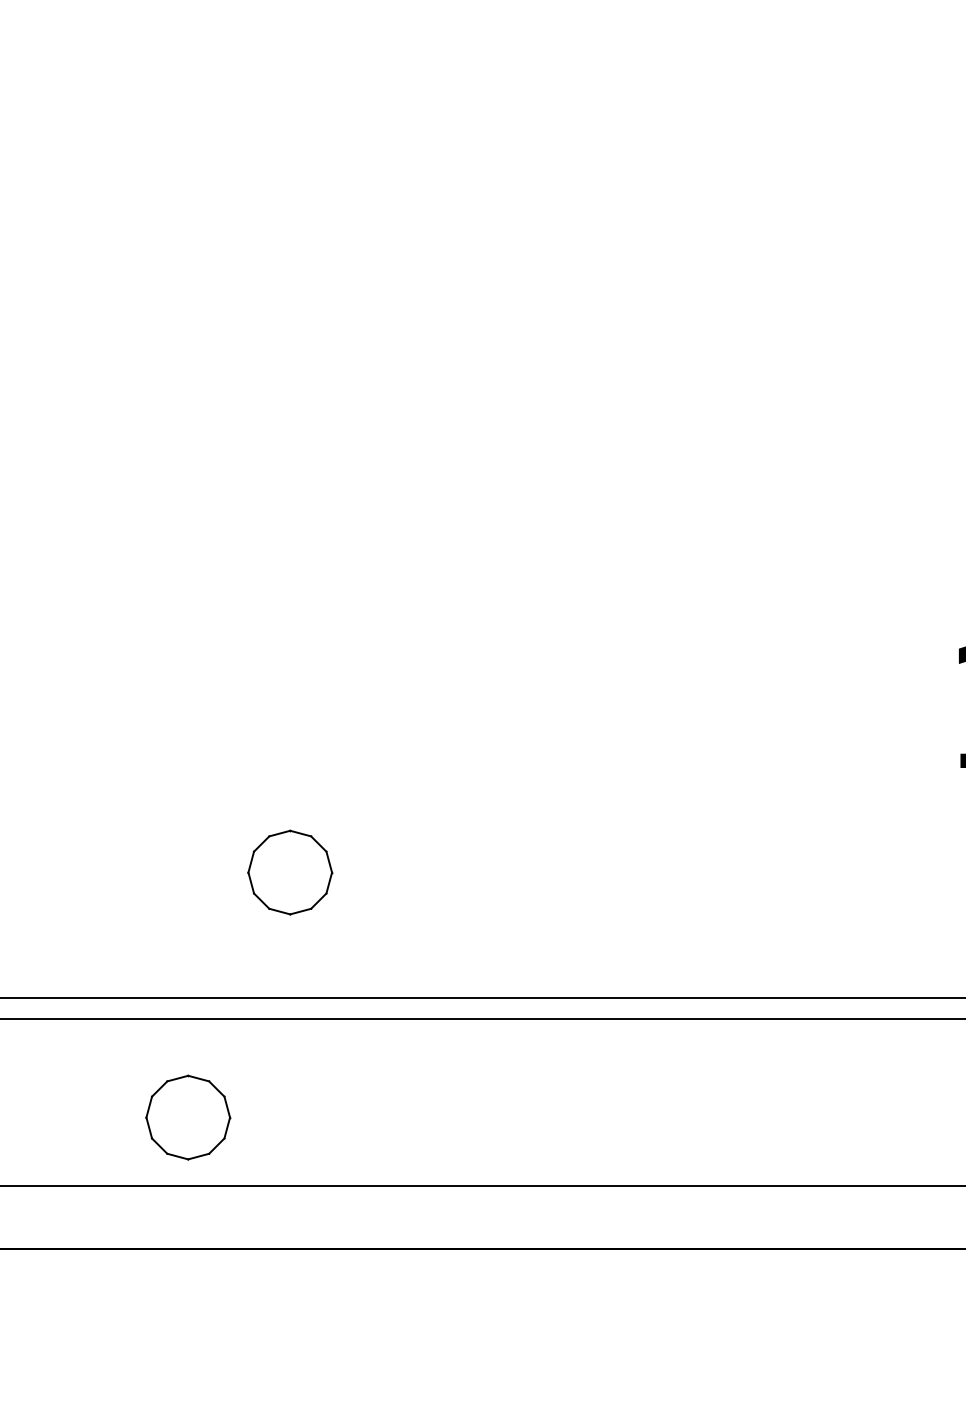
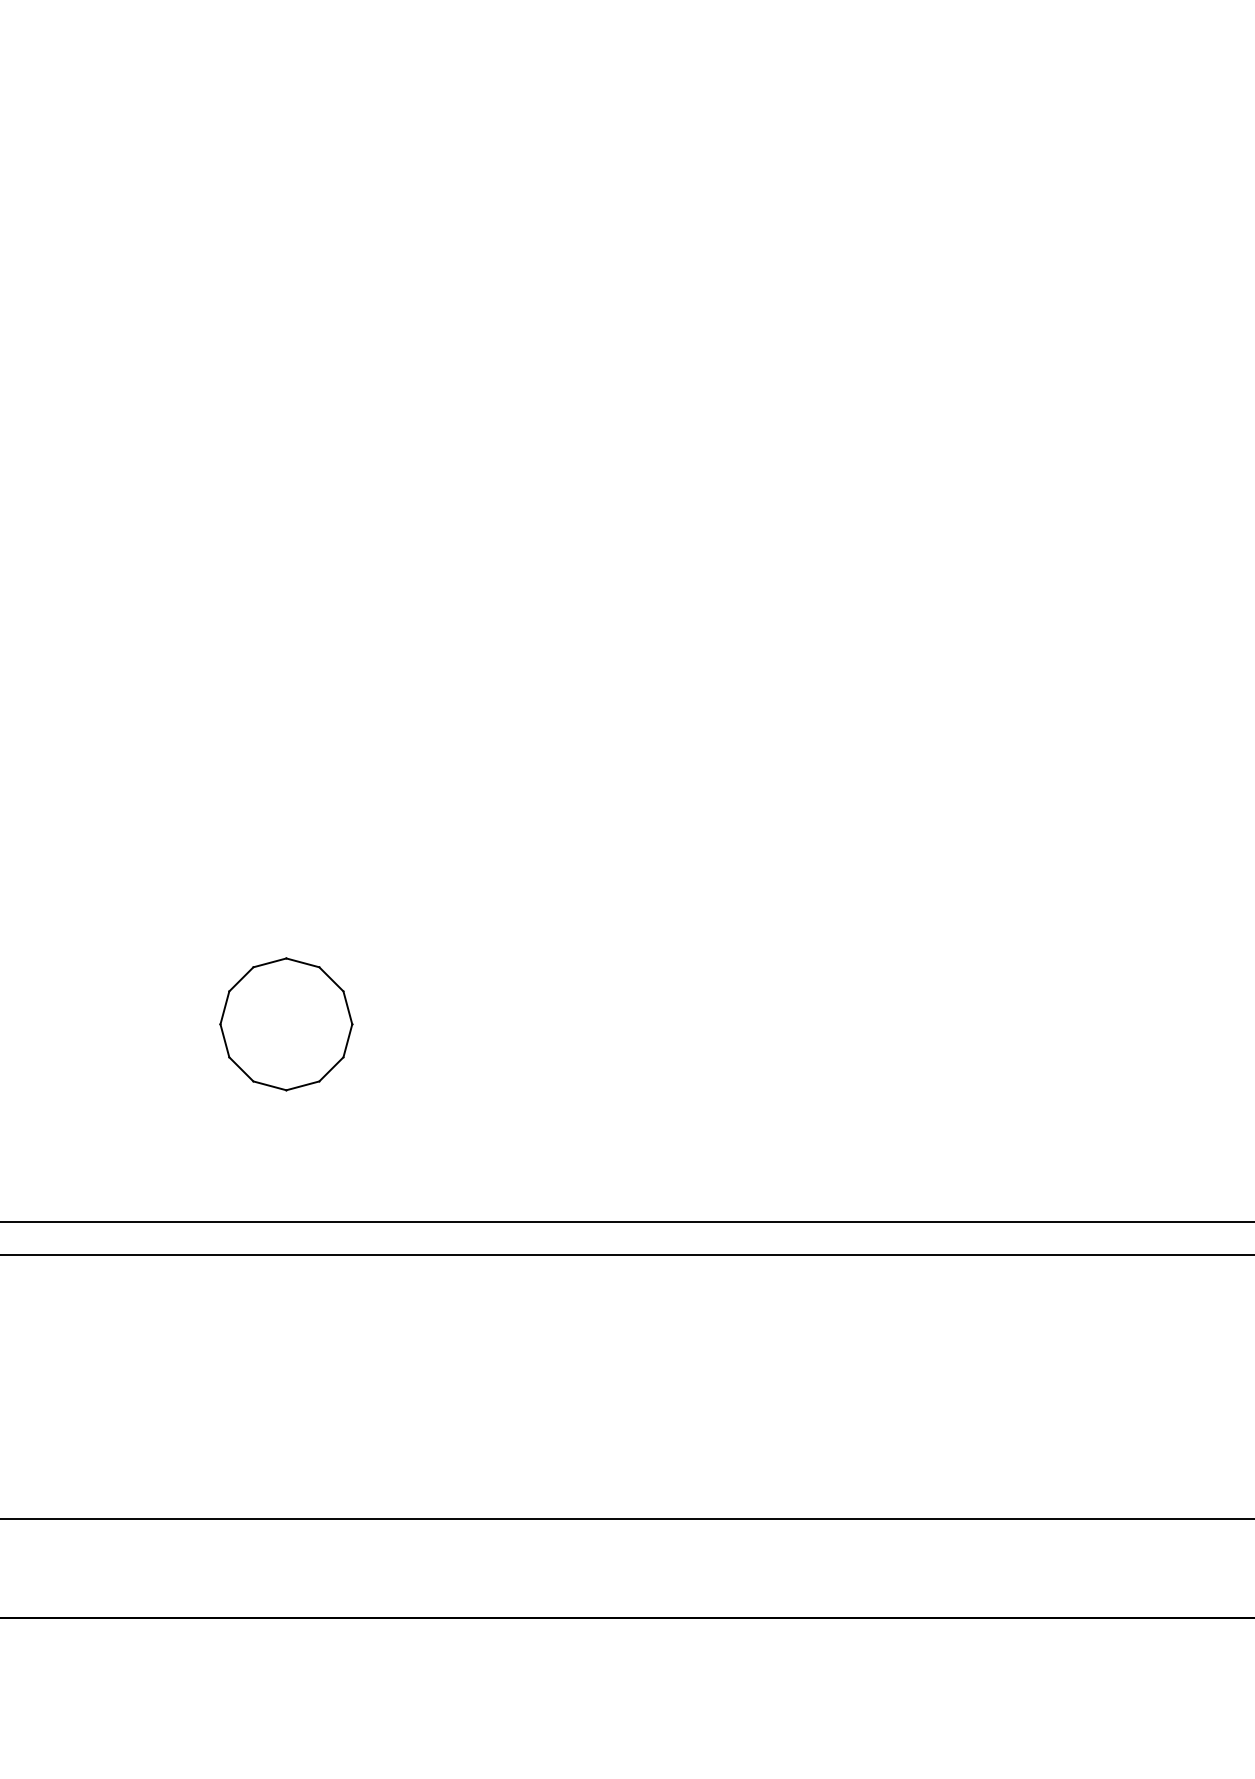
part: (188, 1117) -> (125, 1410), removed

